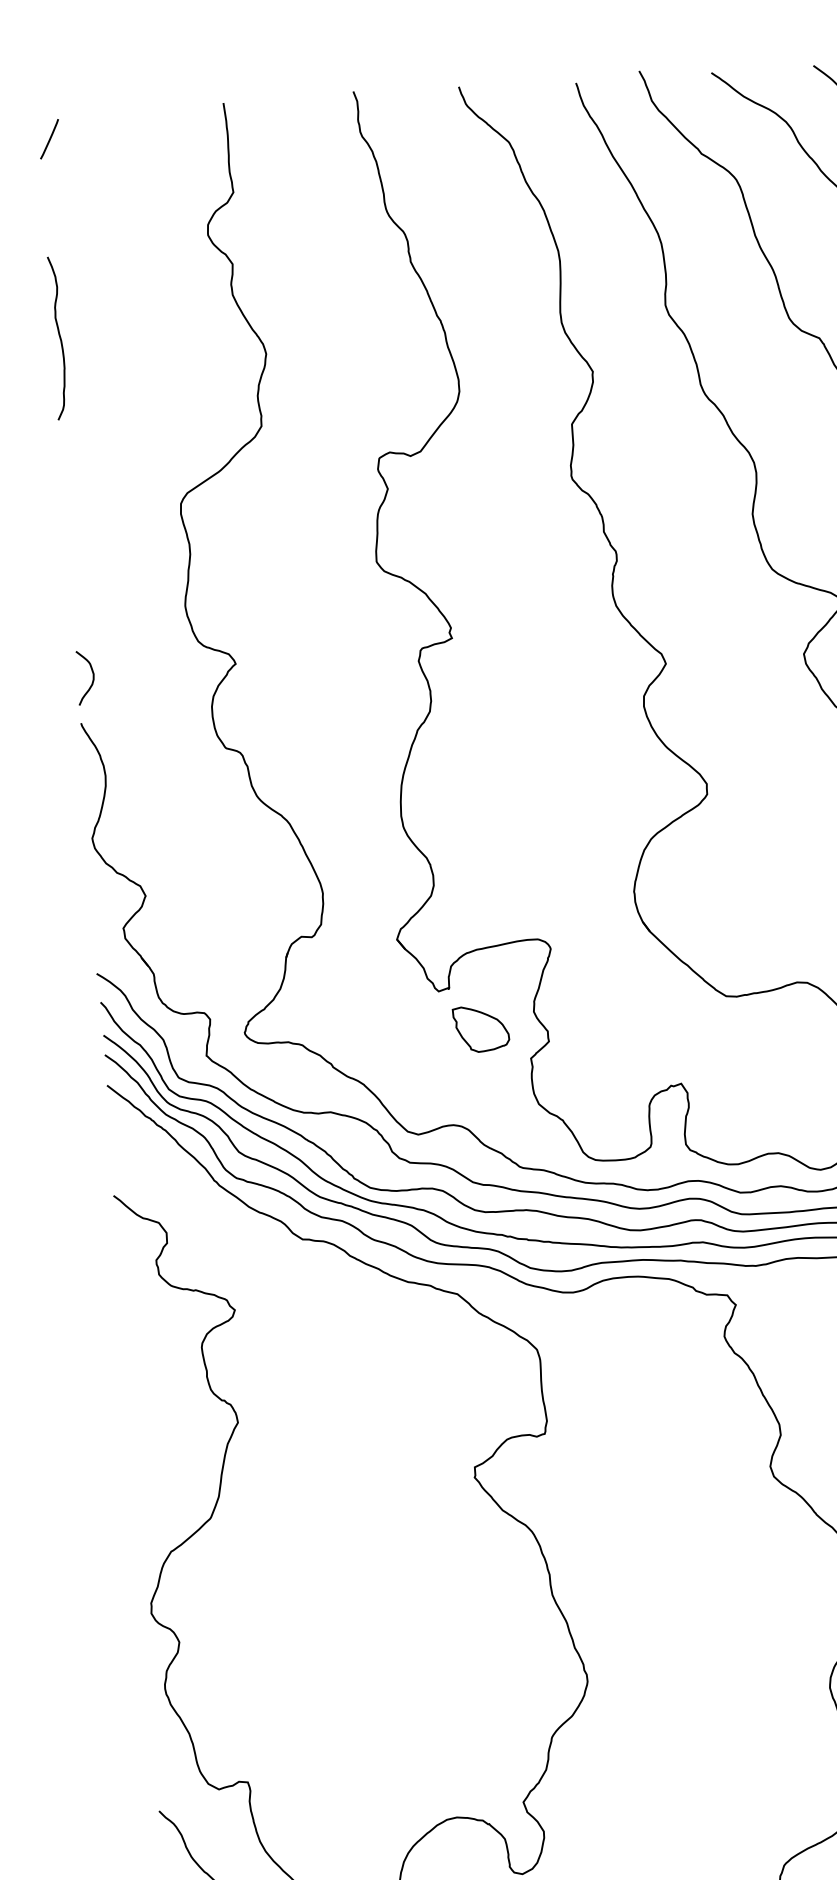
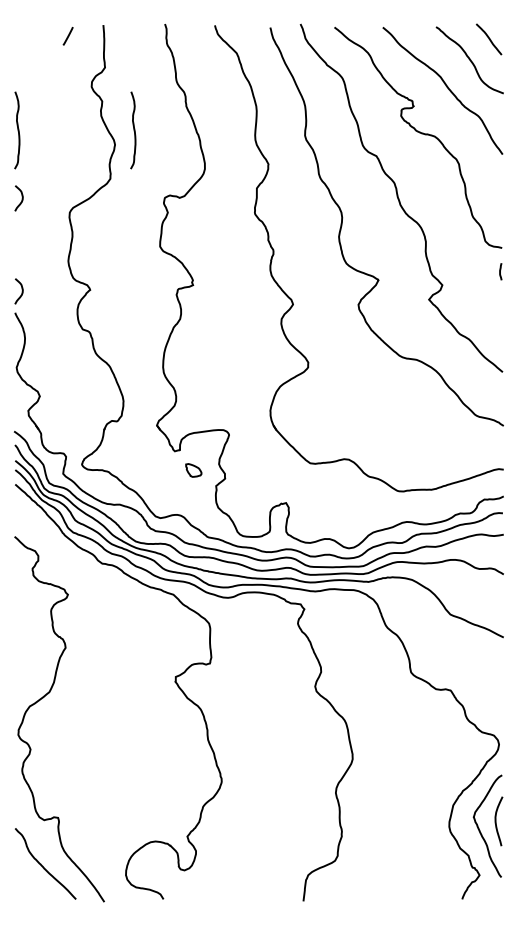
line: (48, 139) -> (67, 36), moved
curve: (302, 320) -> (133, 130), added
curve: (76, 481) -> (21, 198), added
part: (480, 1029) -> (193, 470), size x0.6

